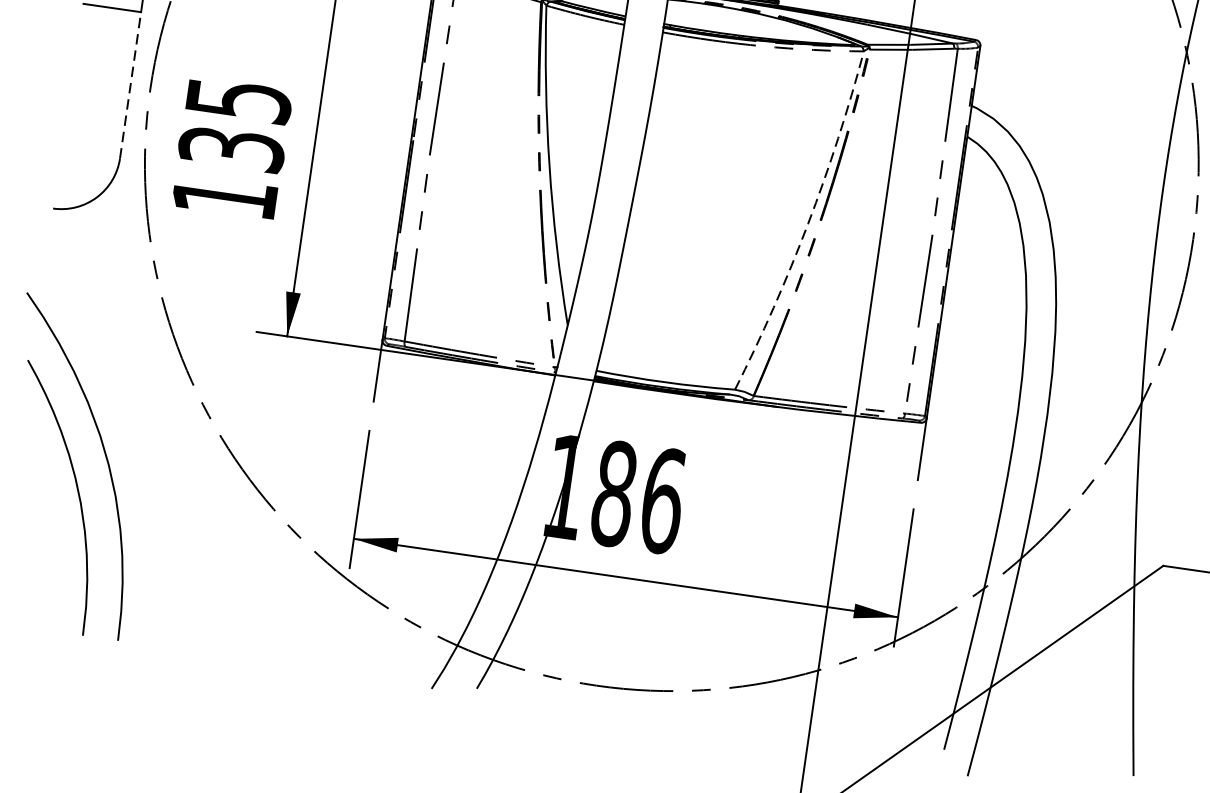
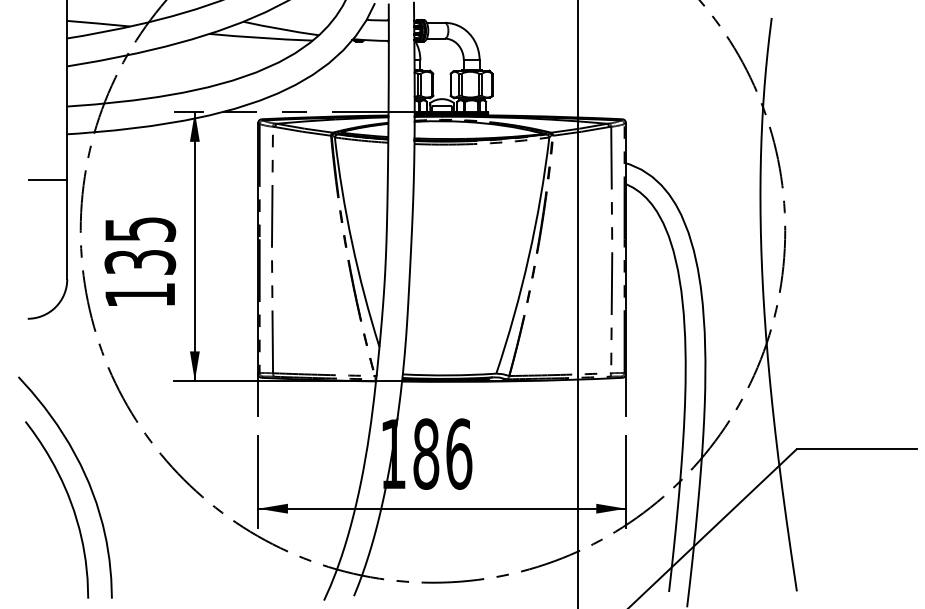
line: (130, 84) -> (67, 229), dashed -> solid
arc: (807, 223) -> (528, 256), dashed -> solid

